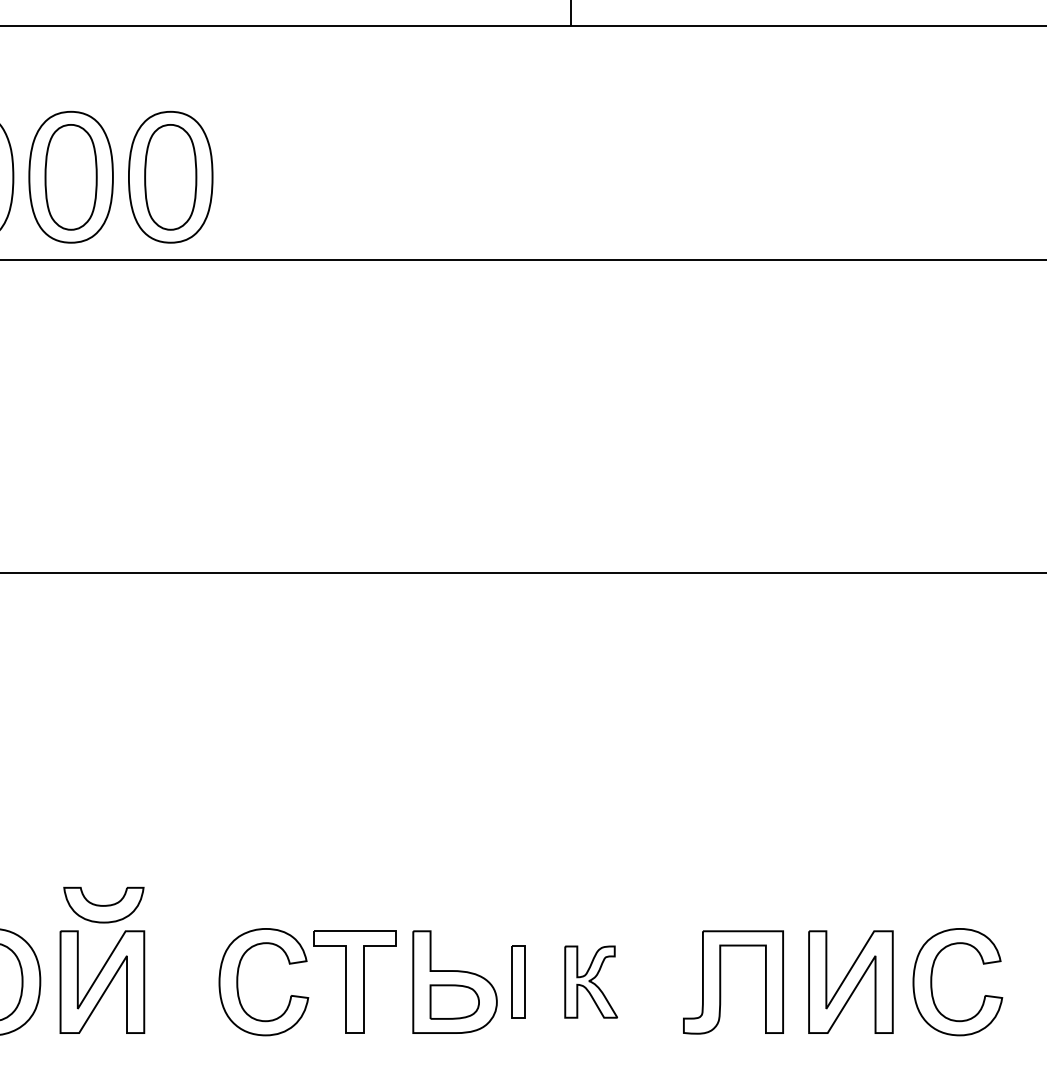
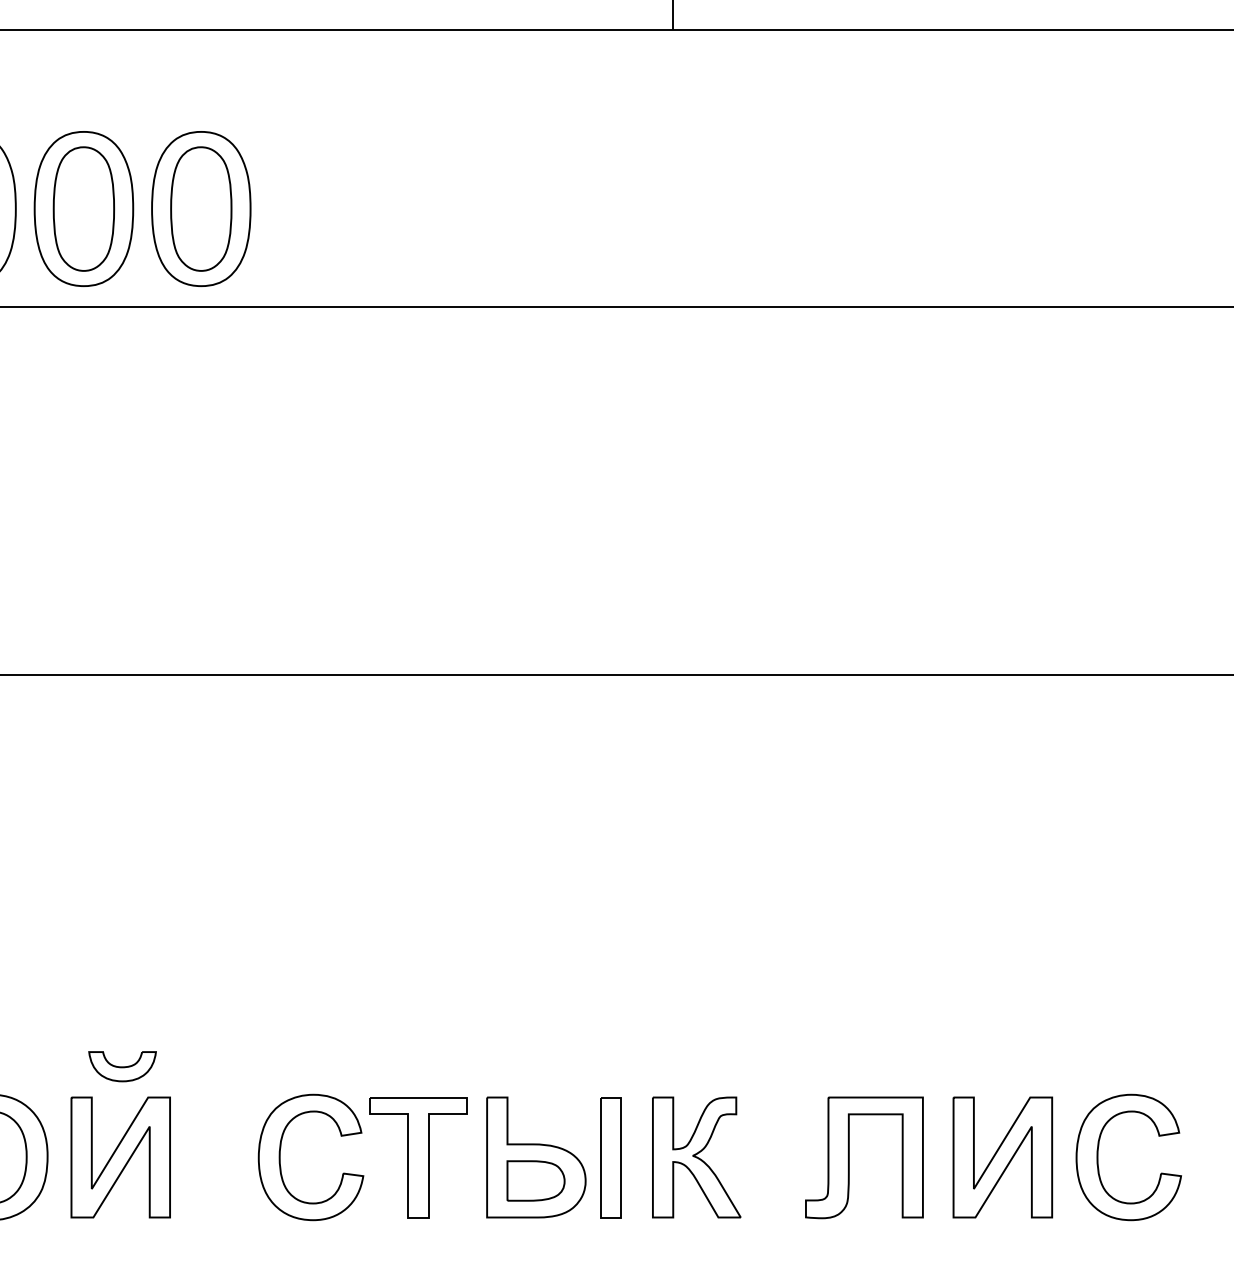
part: (103, 904) -> (122, 1065), size x0.71
part: (518, 981) -> (611, 1156), size x1.43
part: (591, 981) -> (697, 1156), size x1.43

